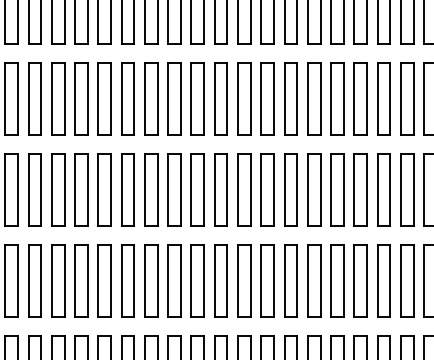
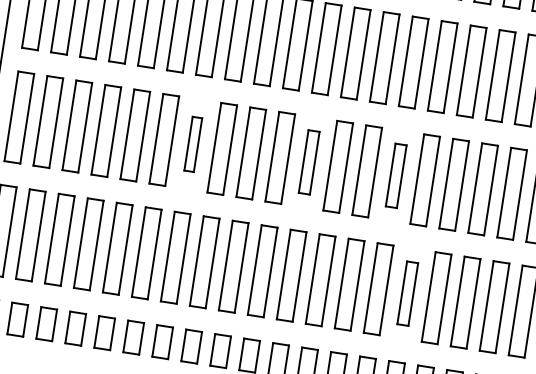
part: (127, 189) -> (192, 143), size x0.6
part: (220, 189) -> (308, 161), size x0.7
part: (290, 189) -> (395, 175), size x0.7
part: (314, 280) -> (408, 293), size x0.7

